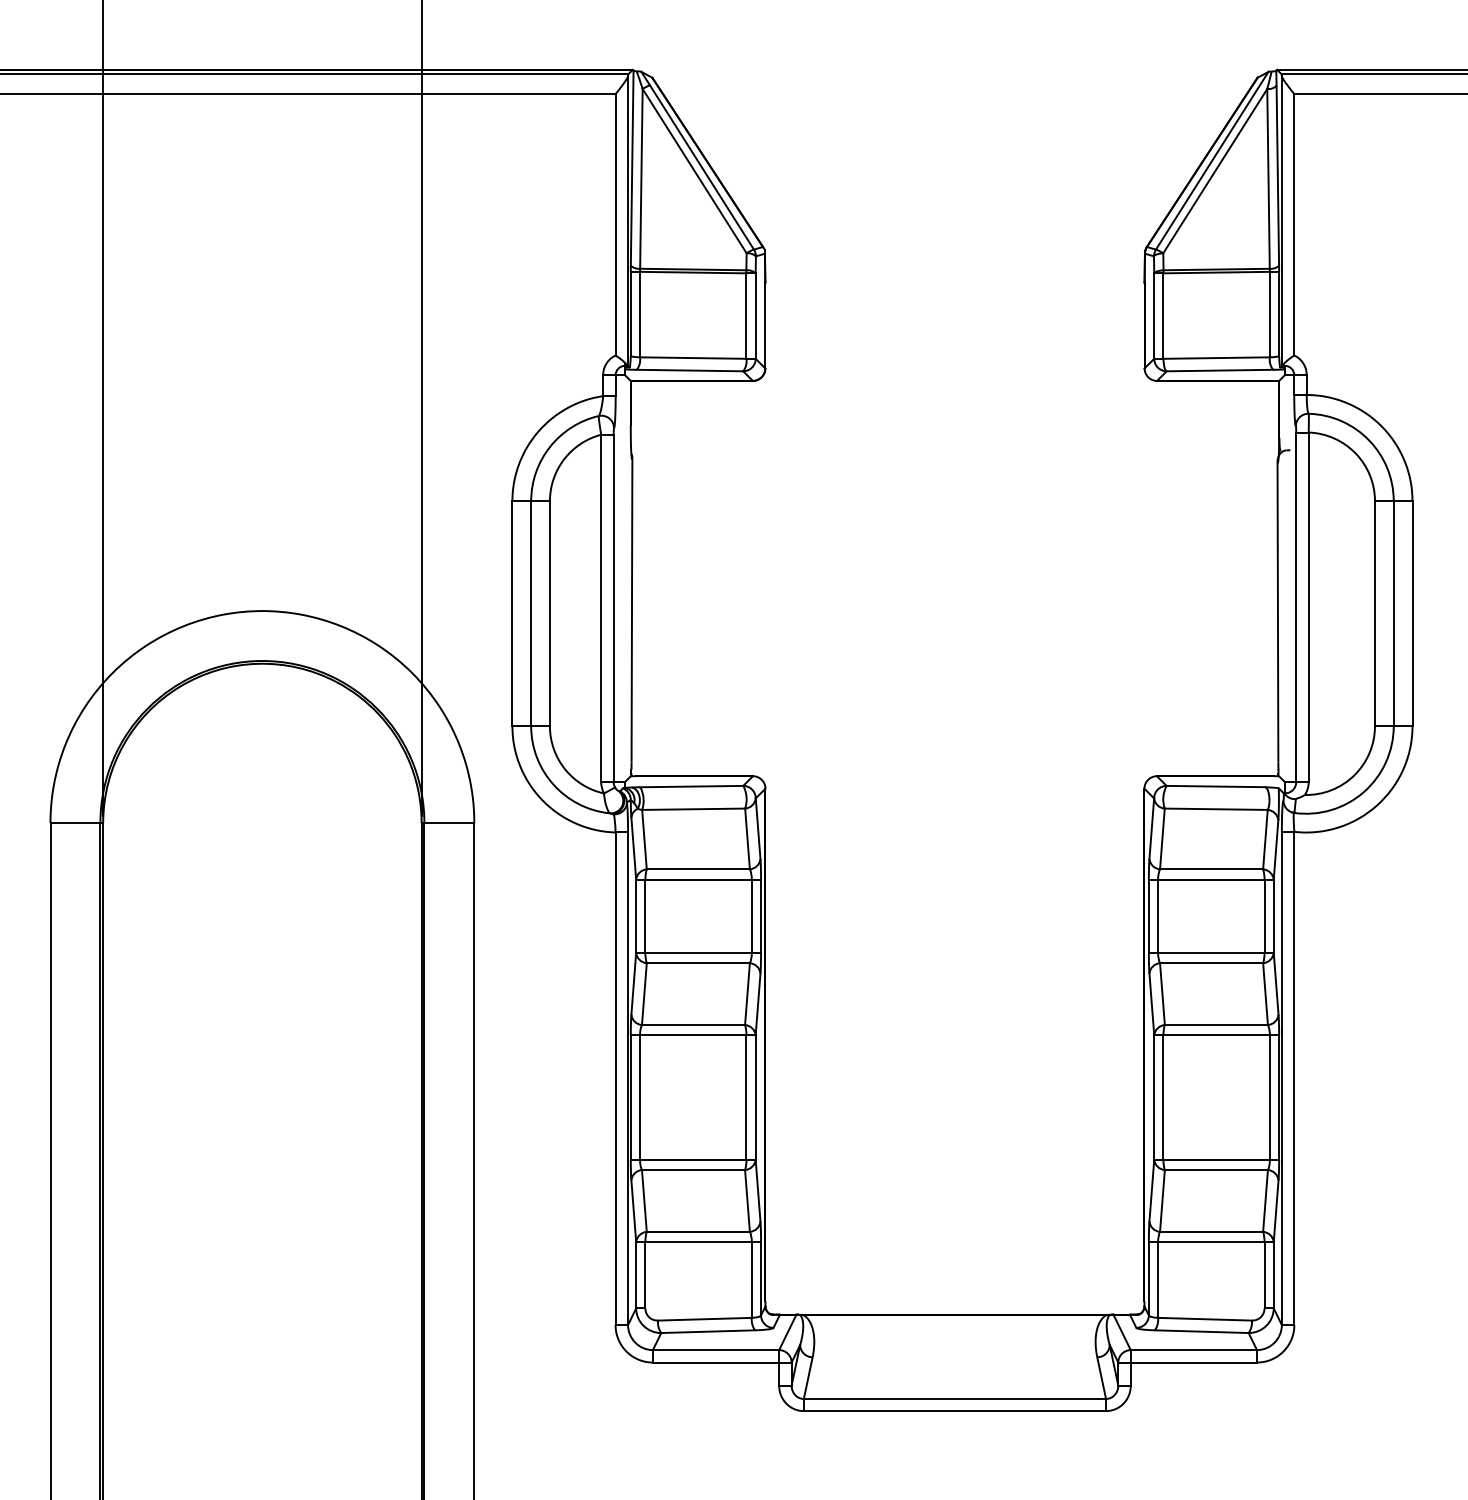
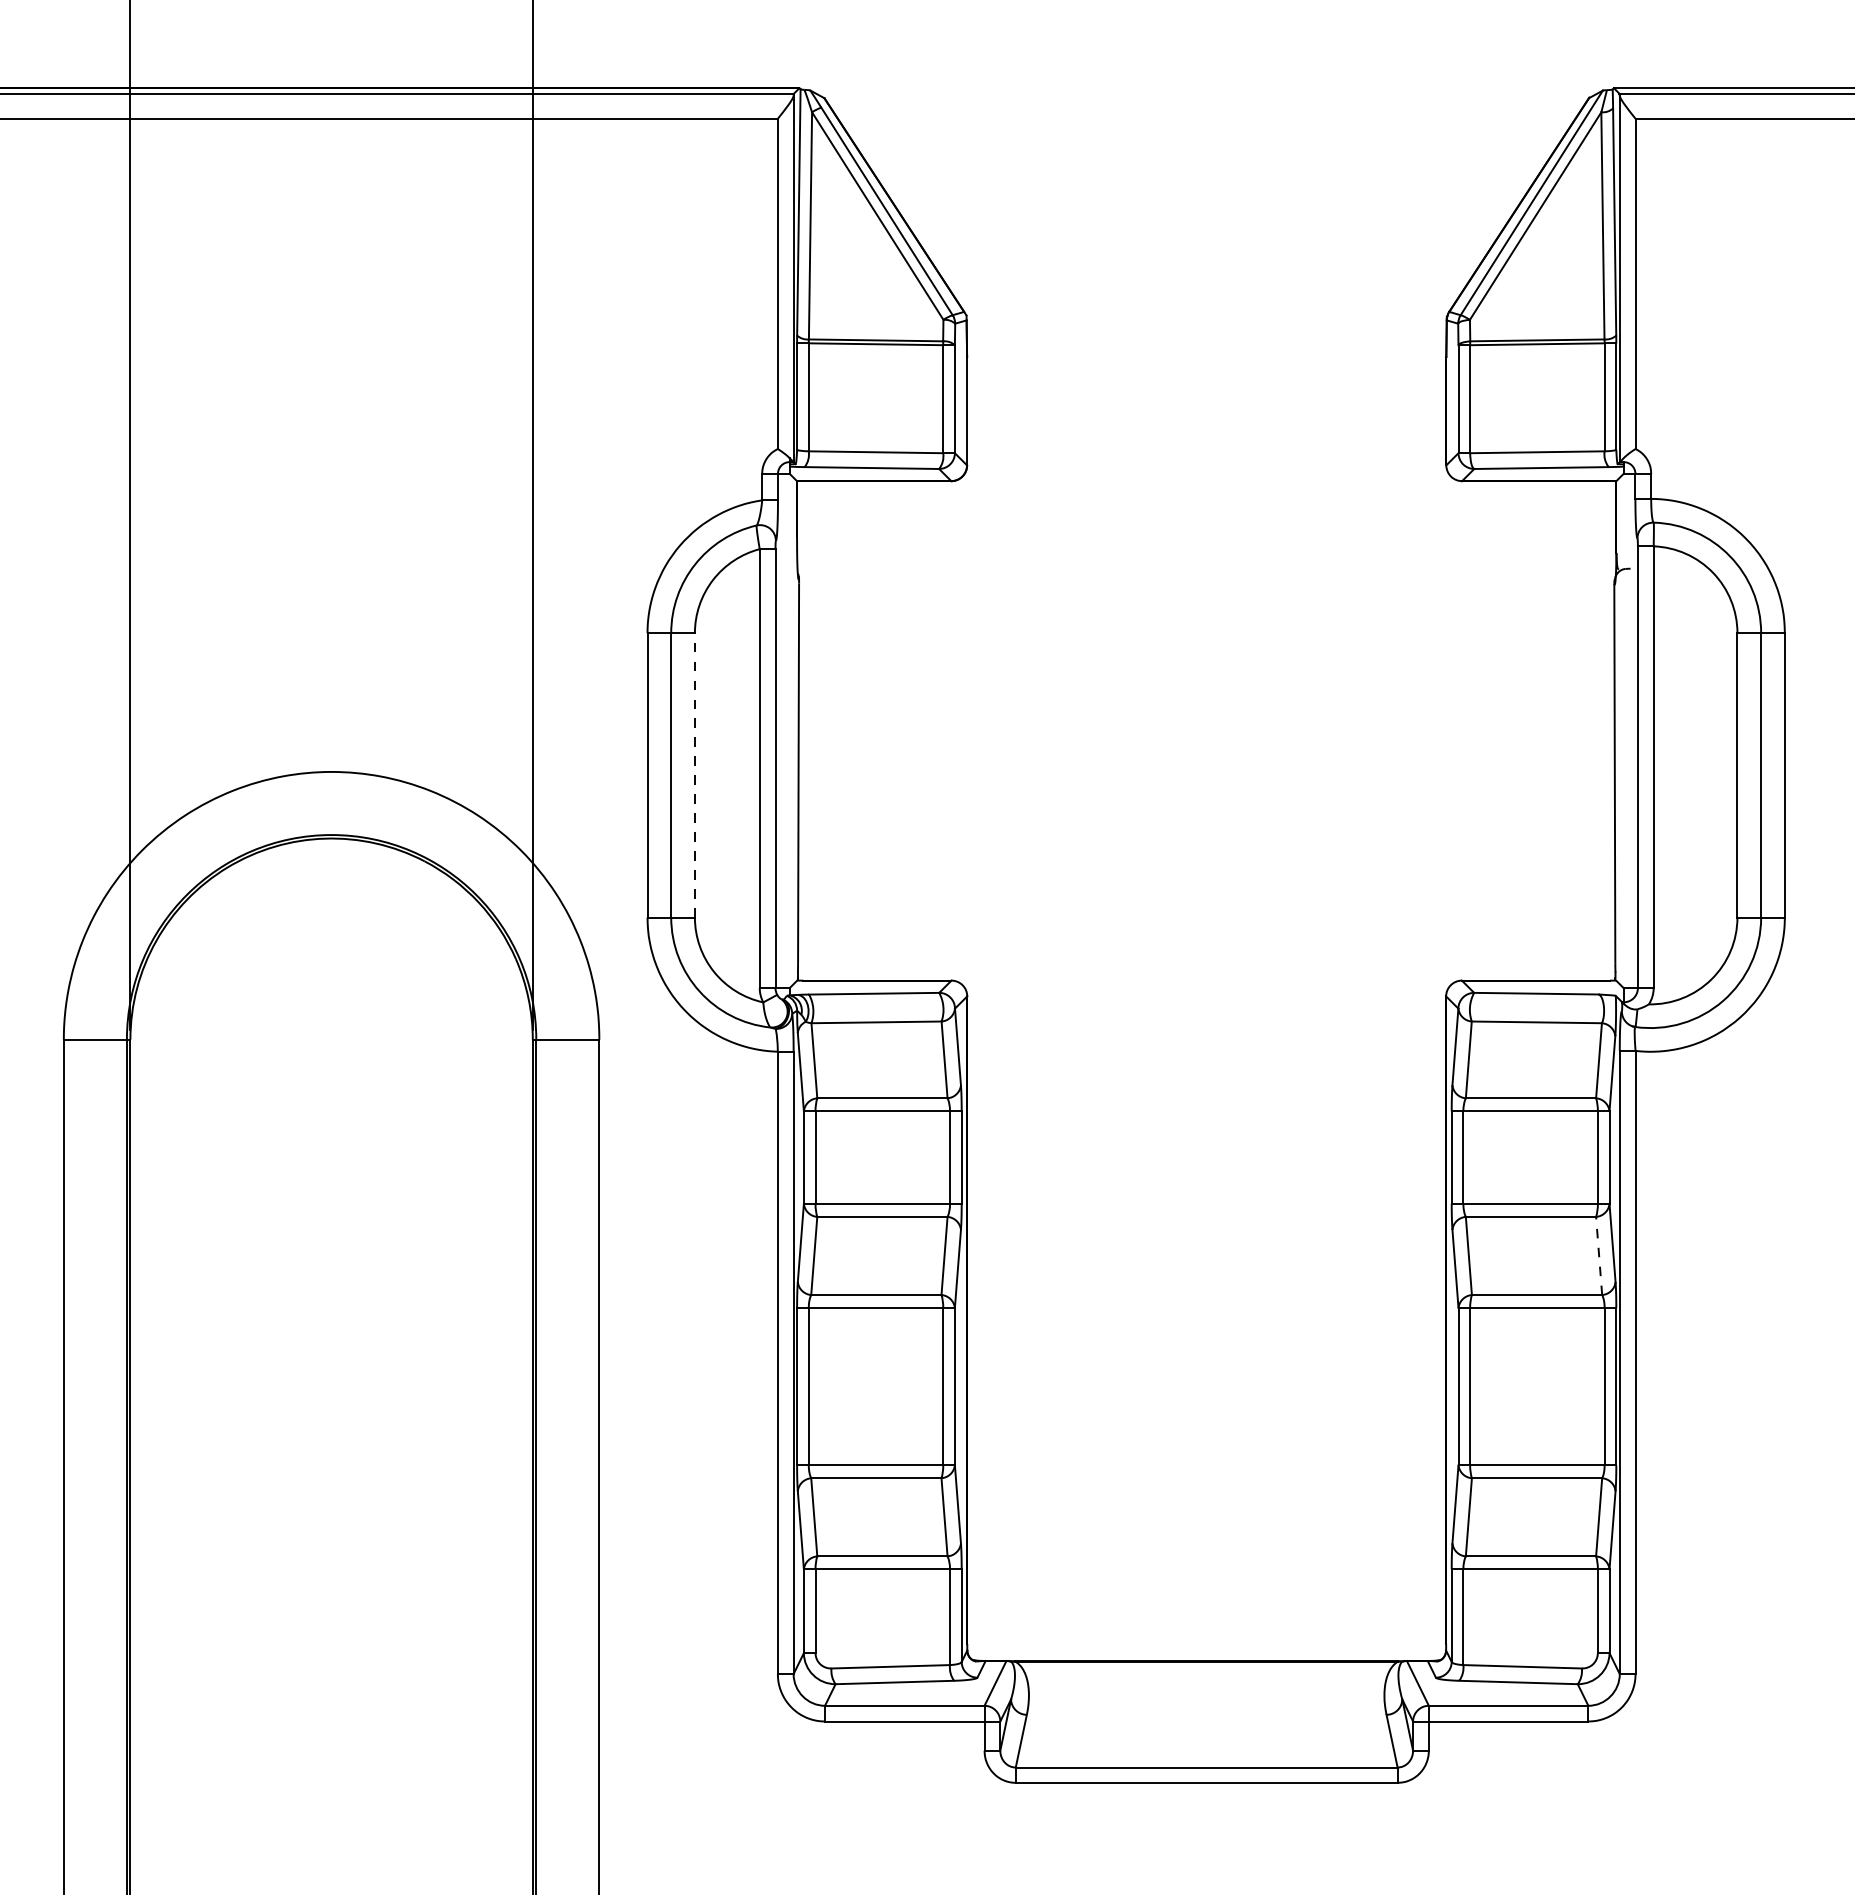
line: (549, 613) -> (694, 774), solid -> dashed
line: (1265, 993) -> (1599, 1255), solid -> dashed

